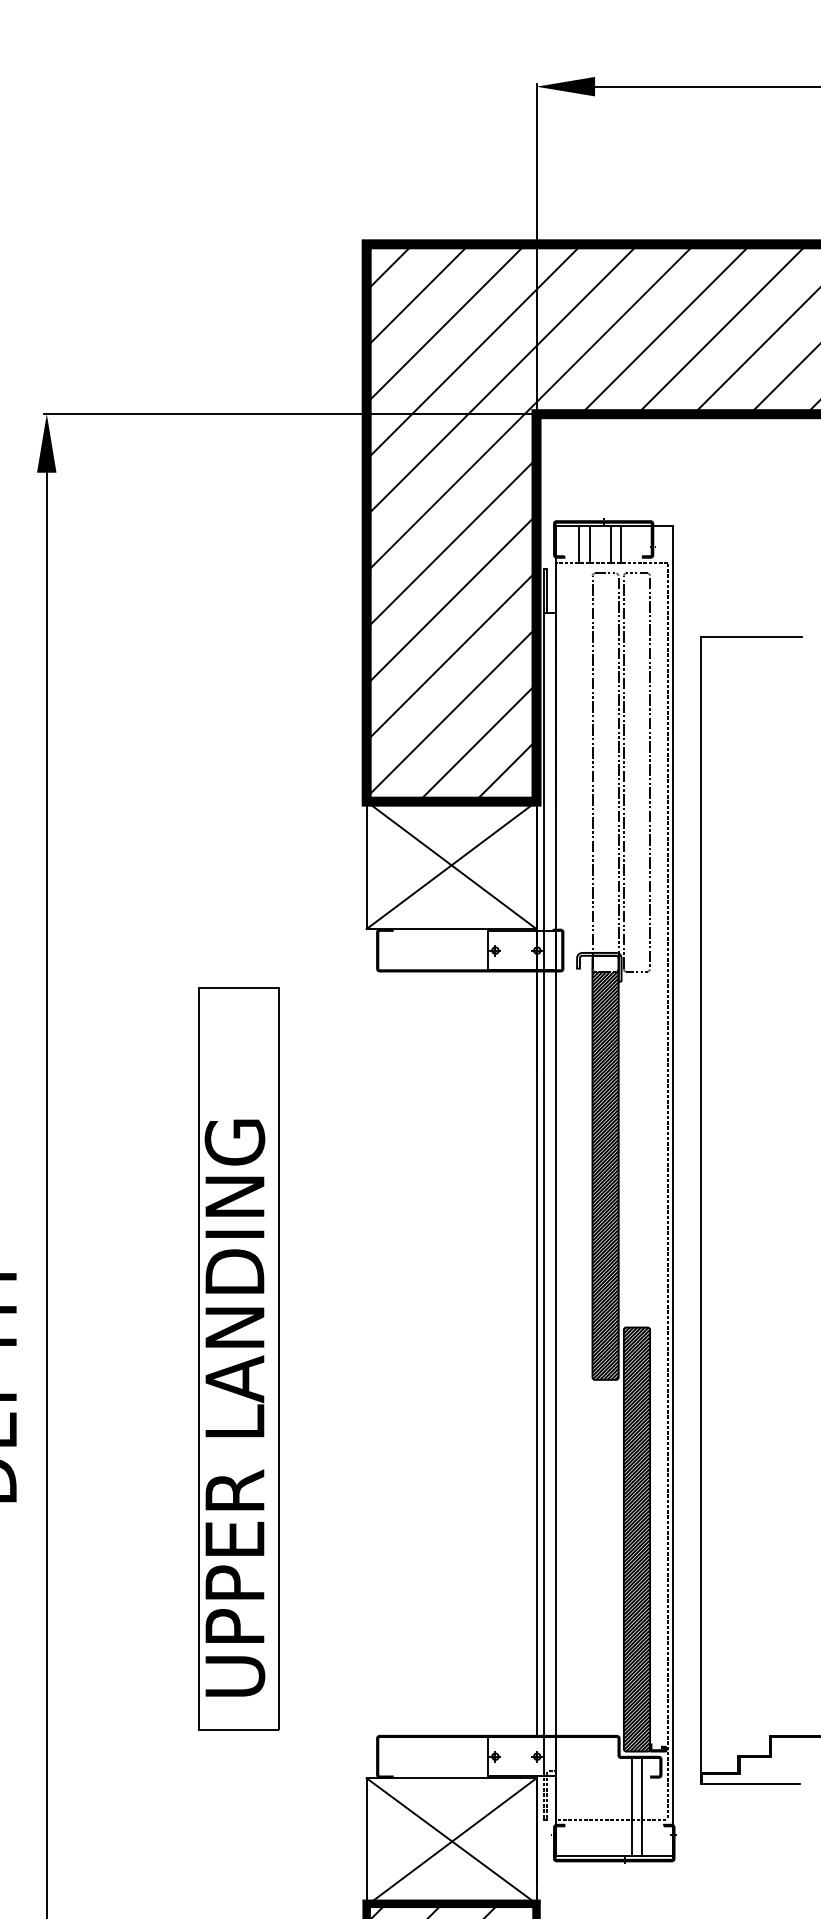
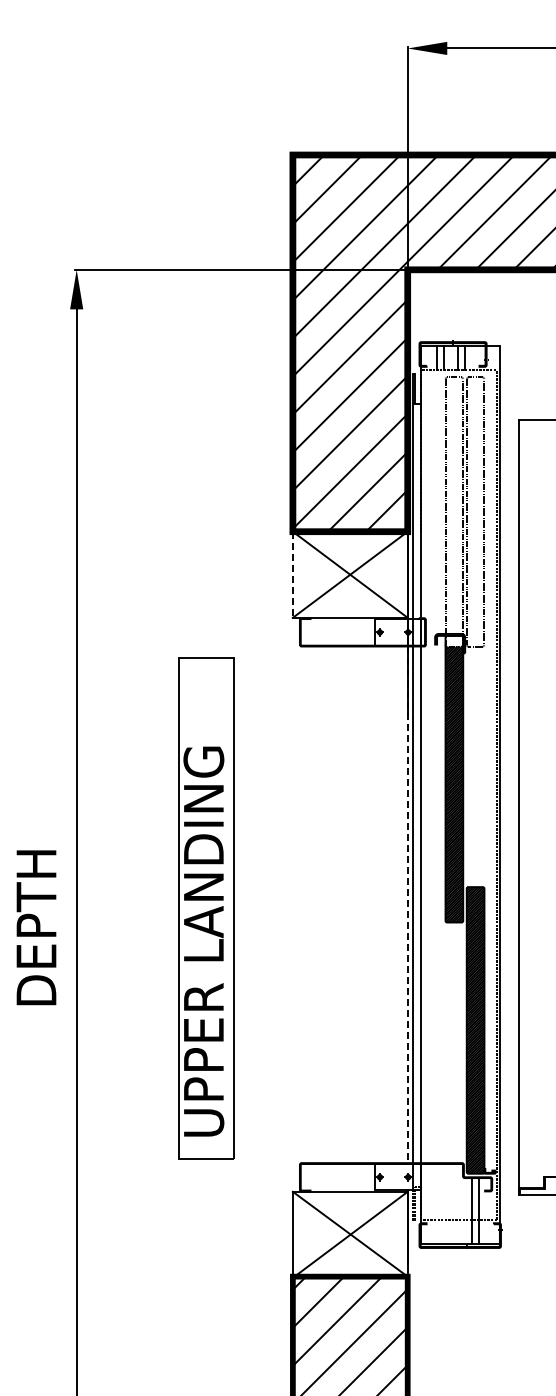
line: (366, 866) -> (292, 575), solid -> dashed
line: (536, 1354) -> (407, 905), solid -> dashed

